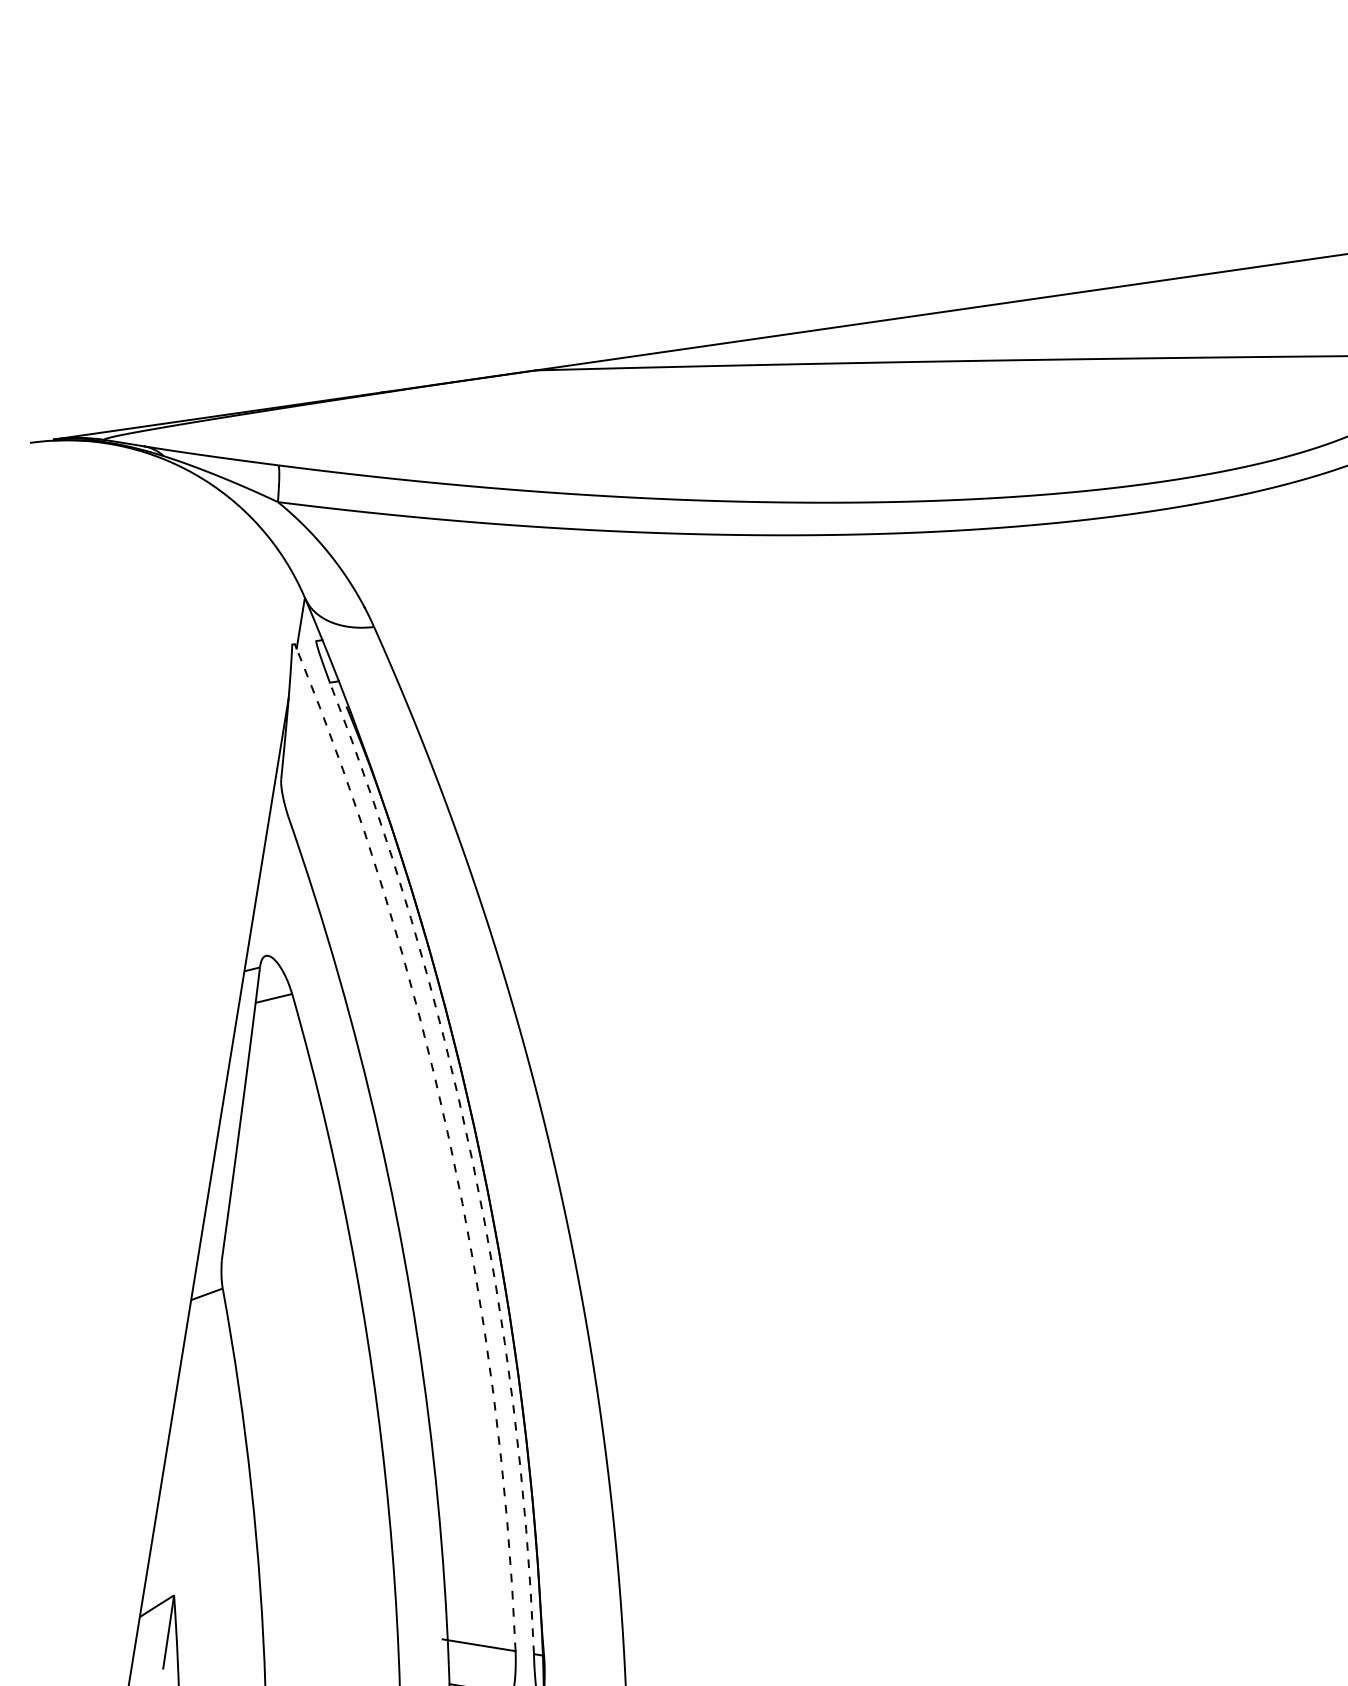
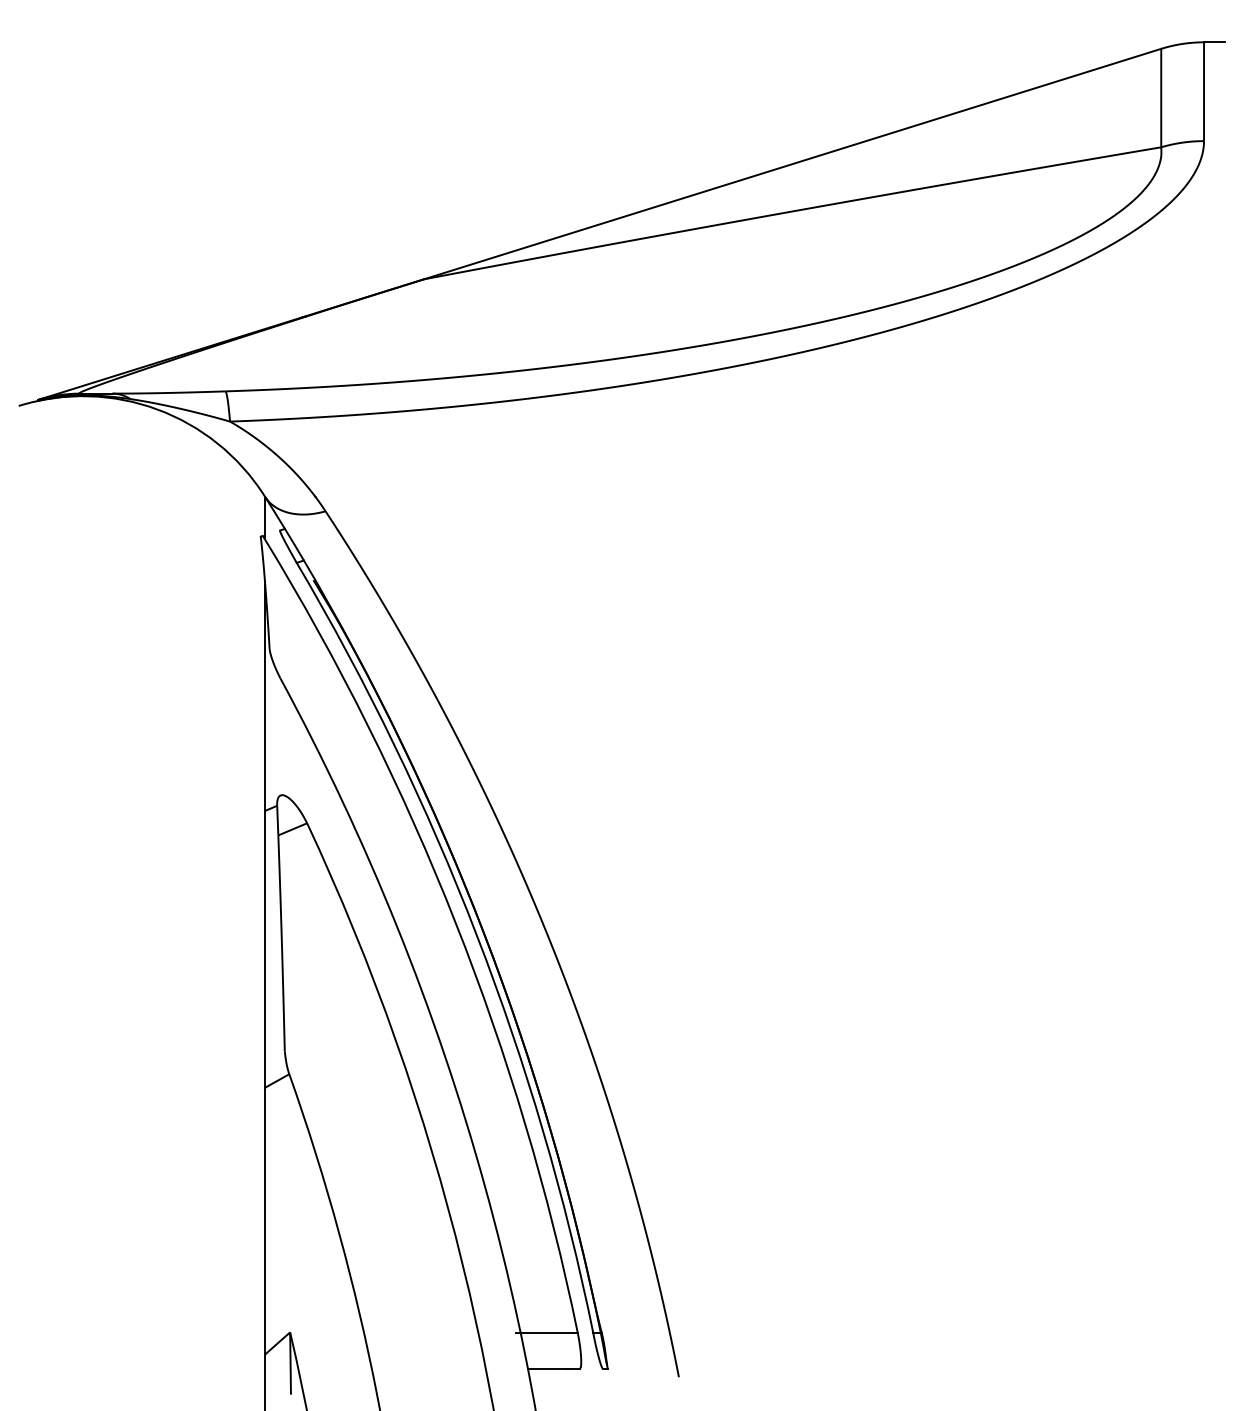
arc: (449, 1140) -> (455, 922), dashed -> solid
arc: (471, 1159) -> (476, 935), dashed -> solid

